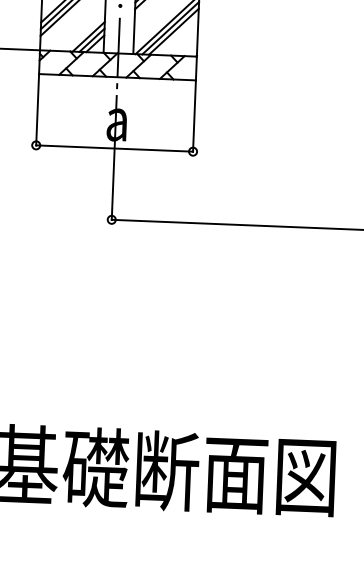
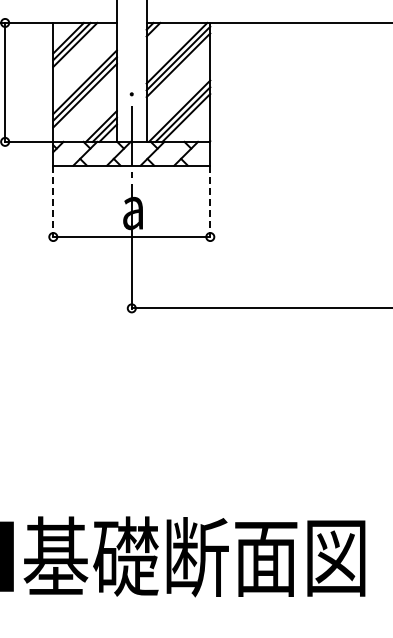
line: (37, 109) -> (53, 201), solid -> dashed
line: (194, 116) -> (210, 201), solid -> dashed

